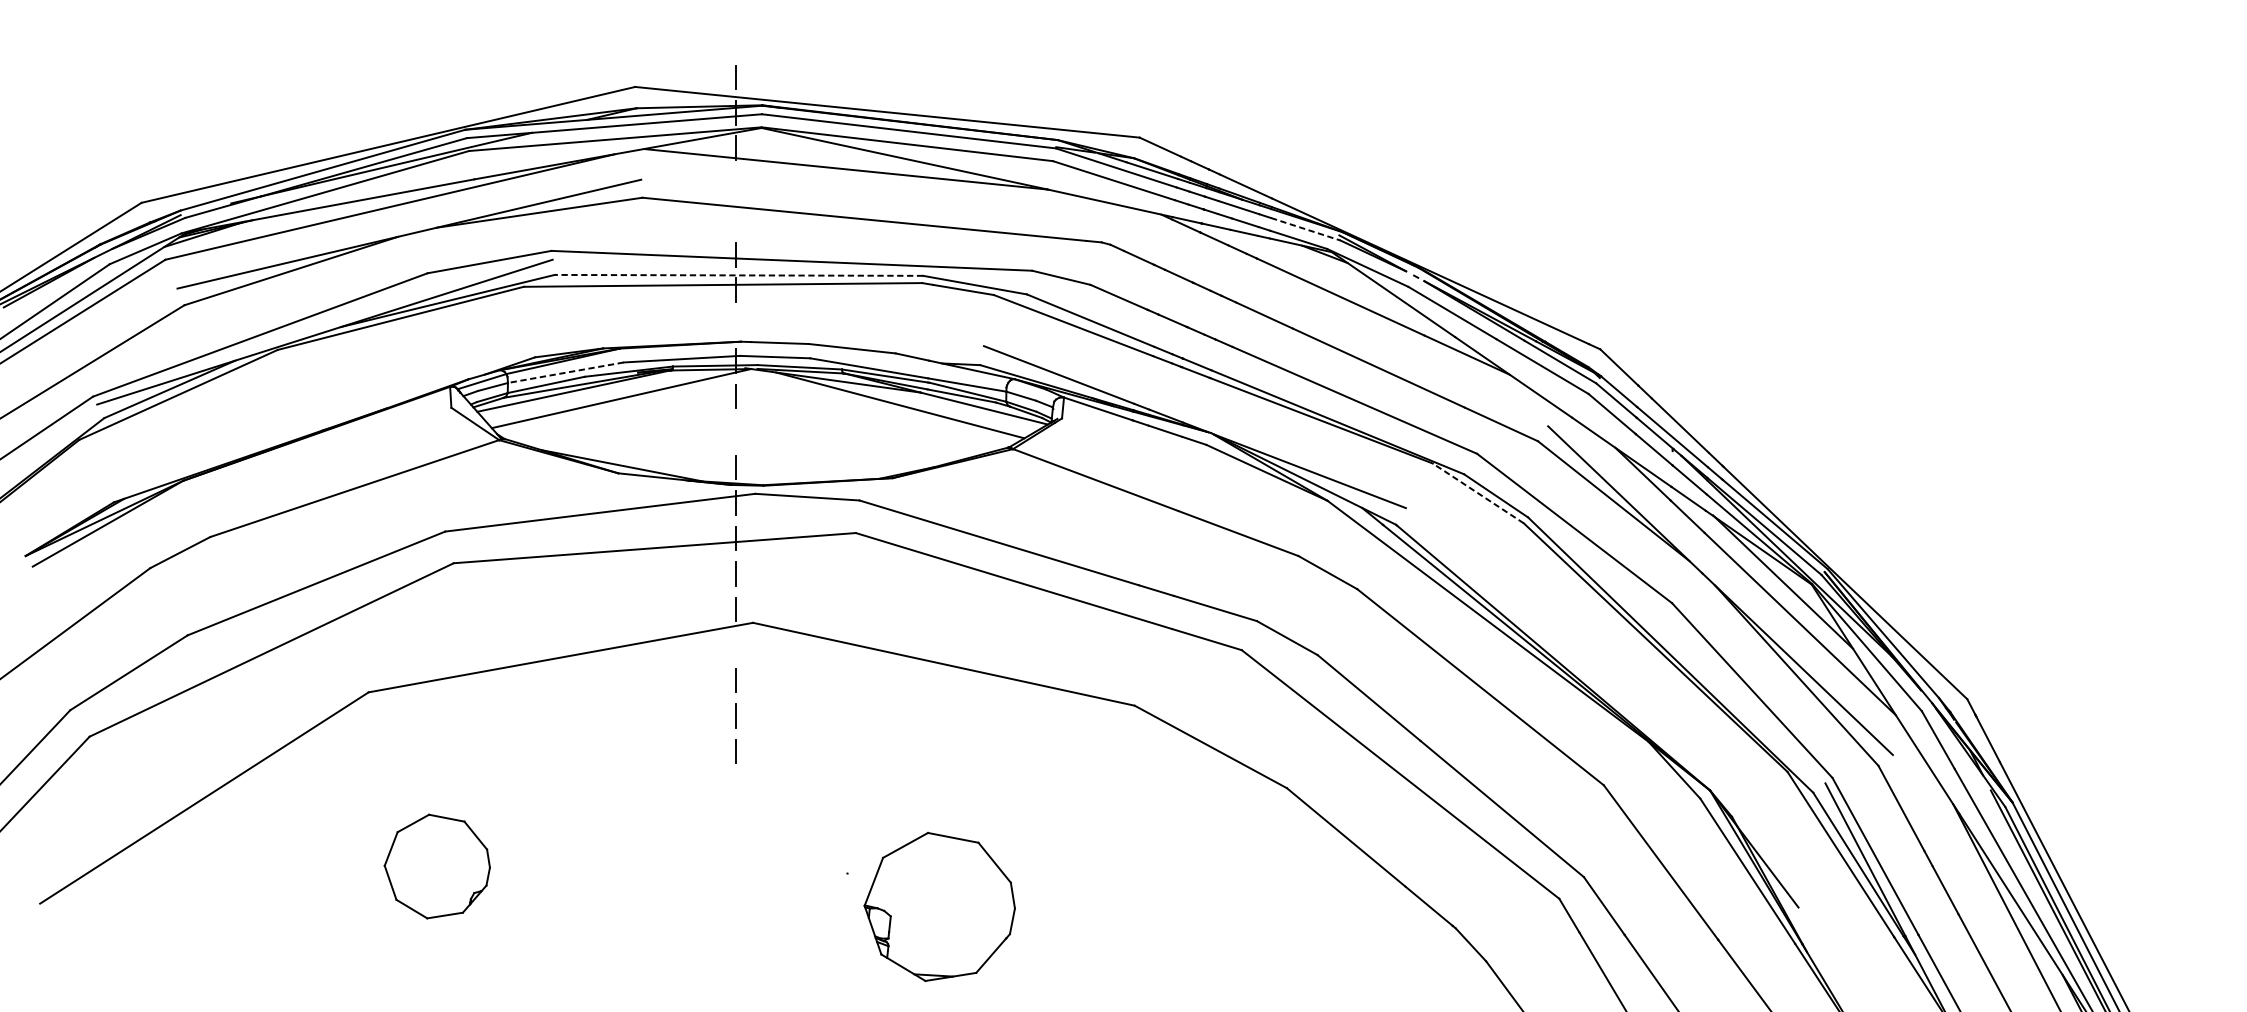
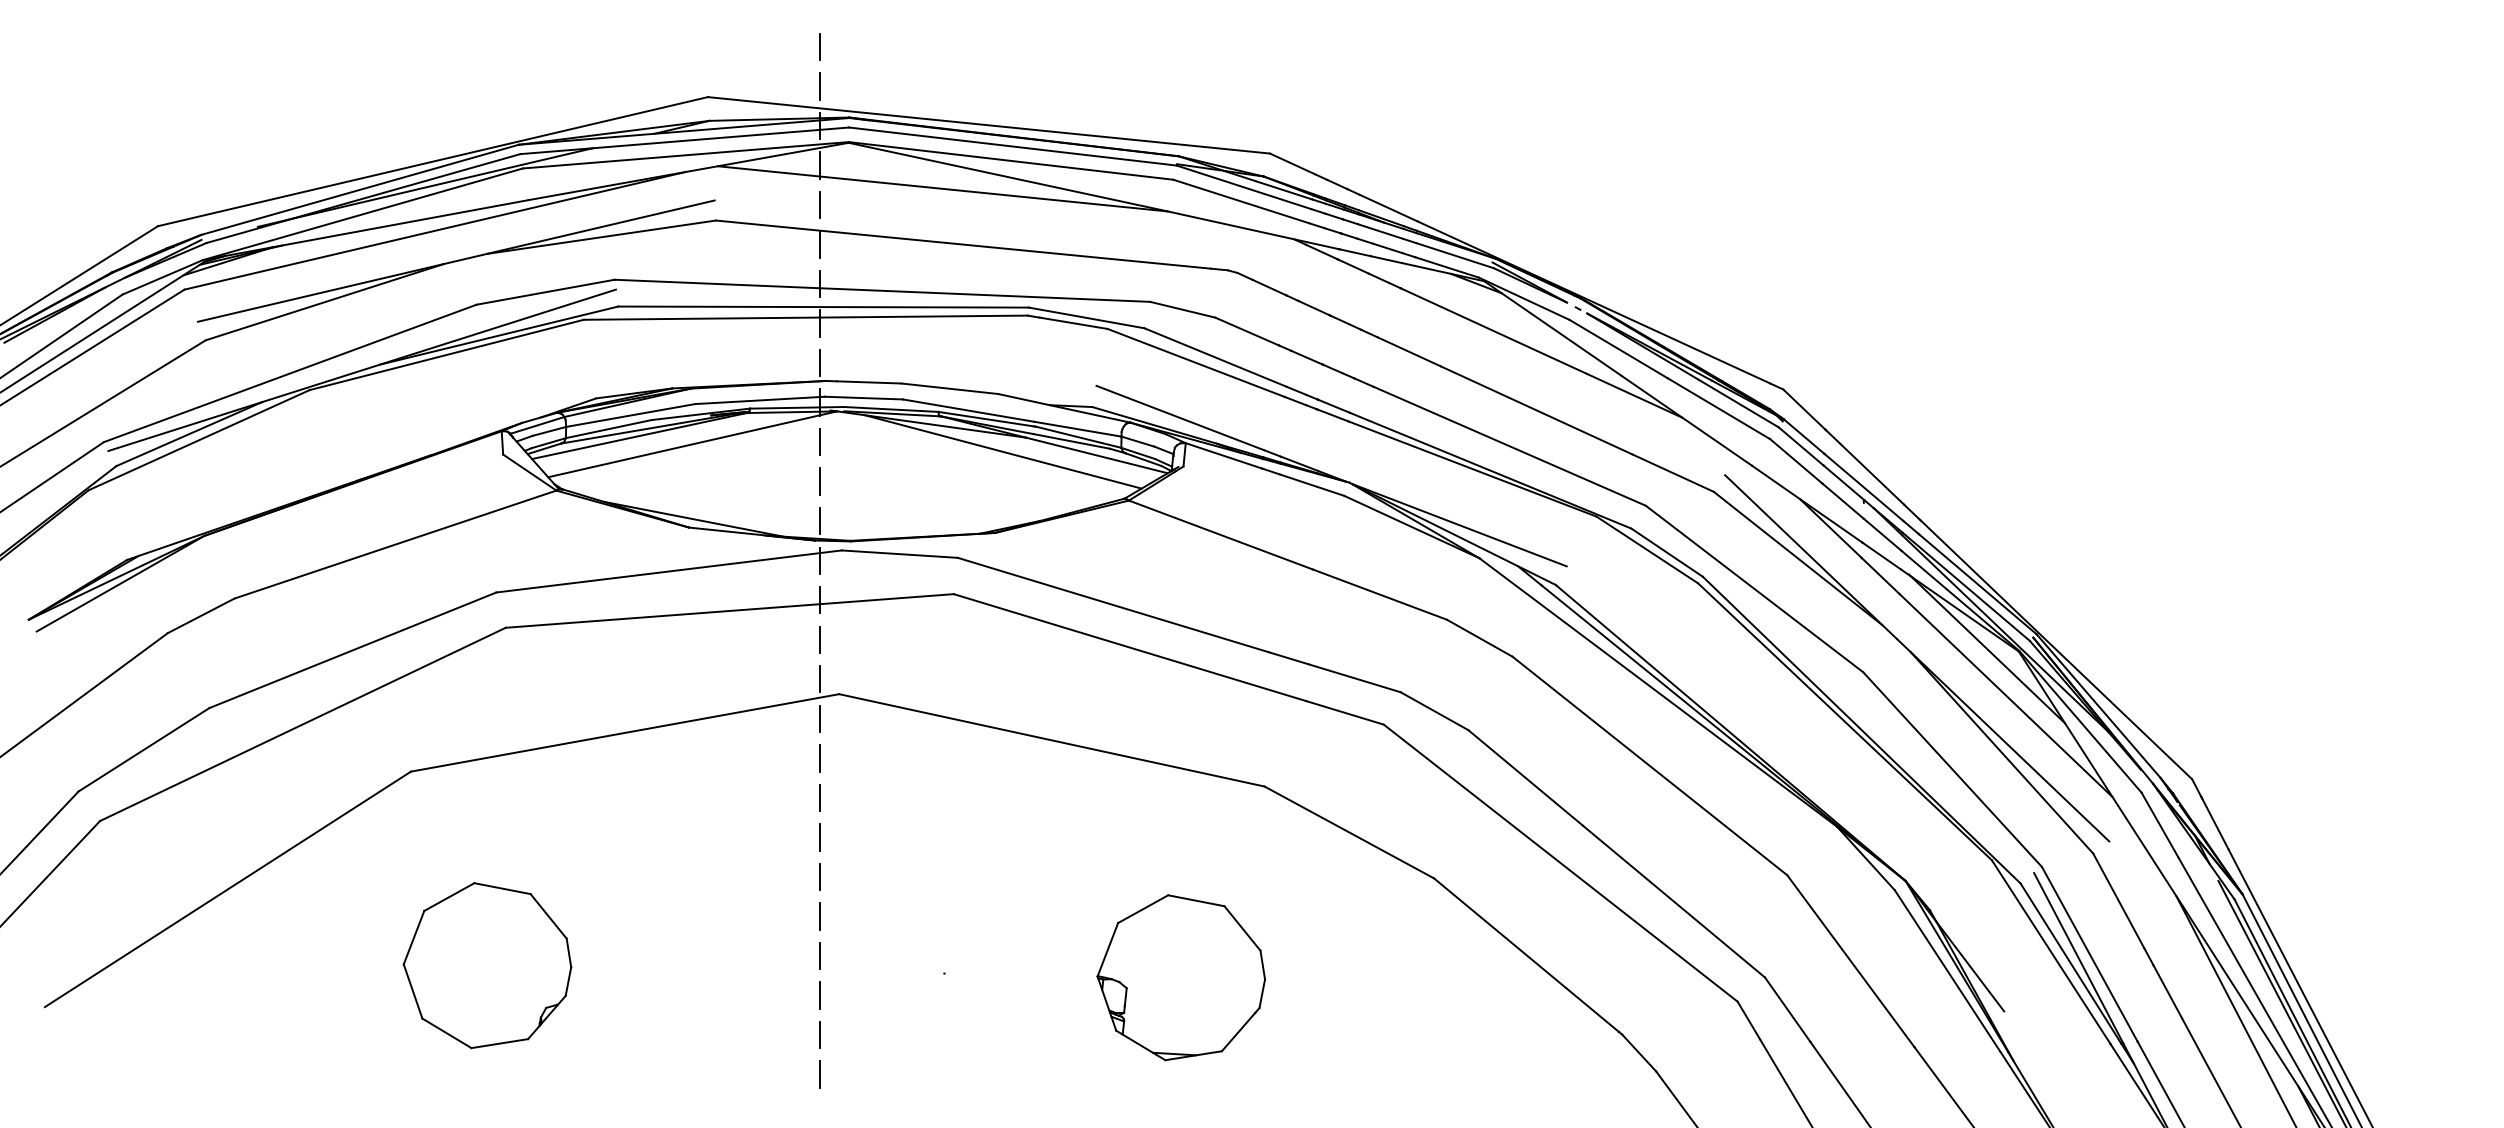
line: (735, 41) -> (819, 46), added
line: (735, 183) -> (819, 204), added
line: (735, 219) -> (819, 244), added
line: (1306, 229) -> (1455, 255), dashed -> solid
line: (738, 275) -> (823, 307), dashed -> solid
line: (735, 325) -> (819, 362), added
line: (565, 372) -> (630, 415), dashed -> solid
line: (735, 431) -> (819, 481), added
line: (1478, 493) -> (1647, 550), dashed -> solid
line: (735, 644) -> (819, 718), added
line: (735, 786) -> (819, 876), added
line: (735, 822) -> (819, 916), added
line: (735, 857) -> (819, 955), added
part: (437, 866) -> (487, 965), size x1.43
line: (735, 893) -> (819, 995), added
part: (939, 906) -> (1180, 977), moved
line: (735, 928) -> (819, 1034), added
line: (735, 964) -> (819, 1074), added

